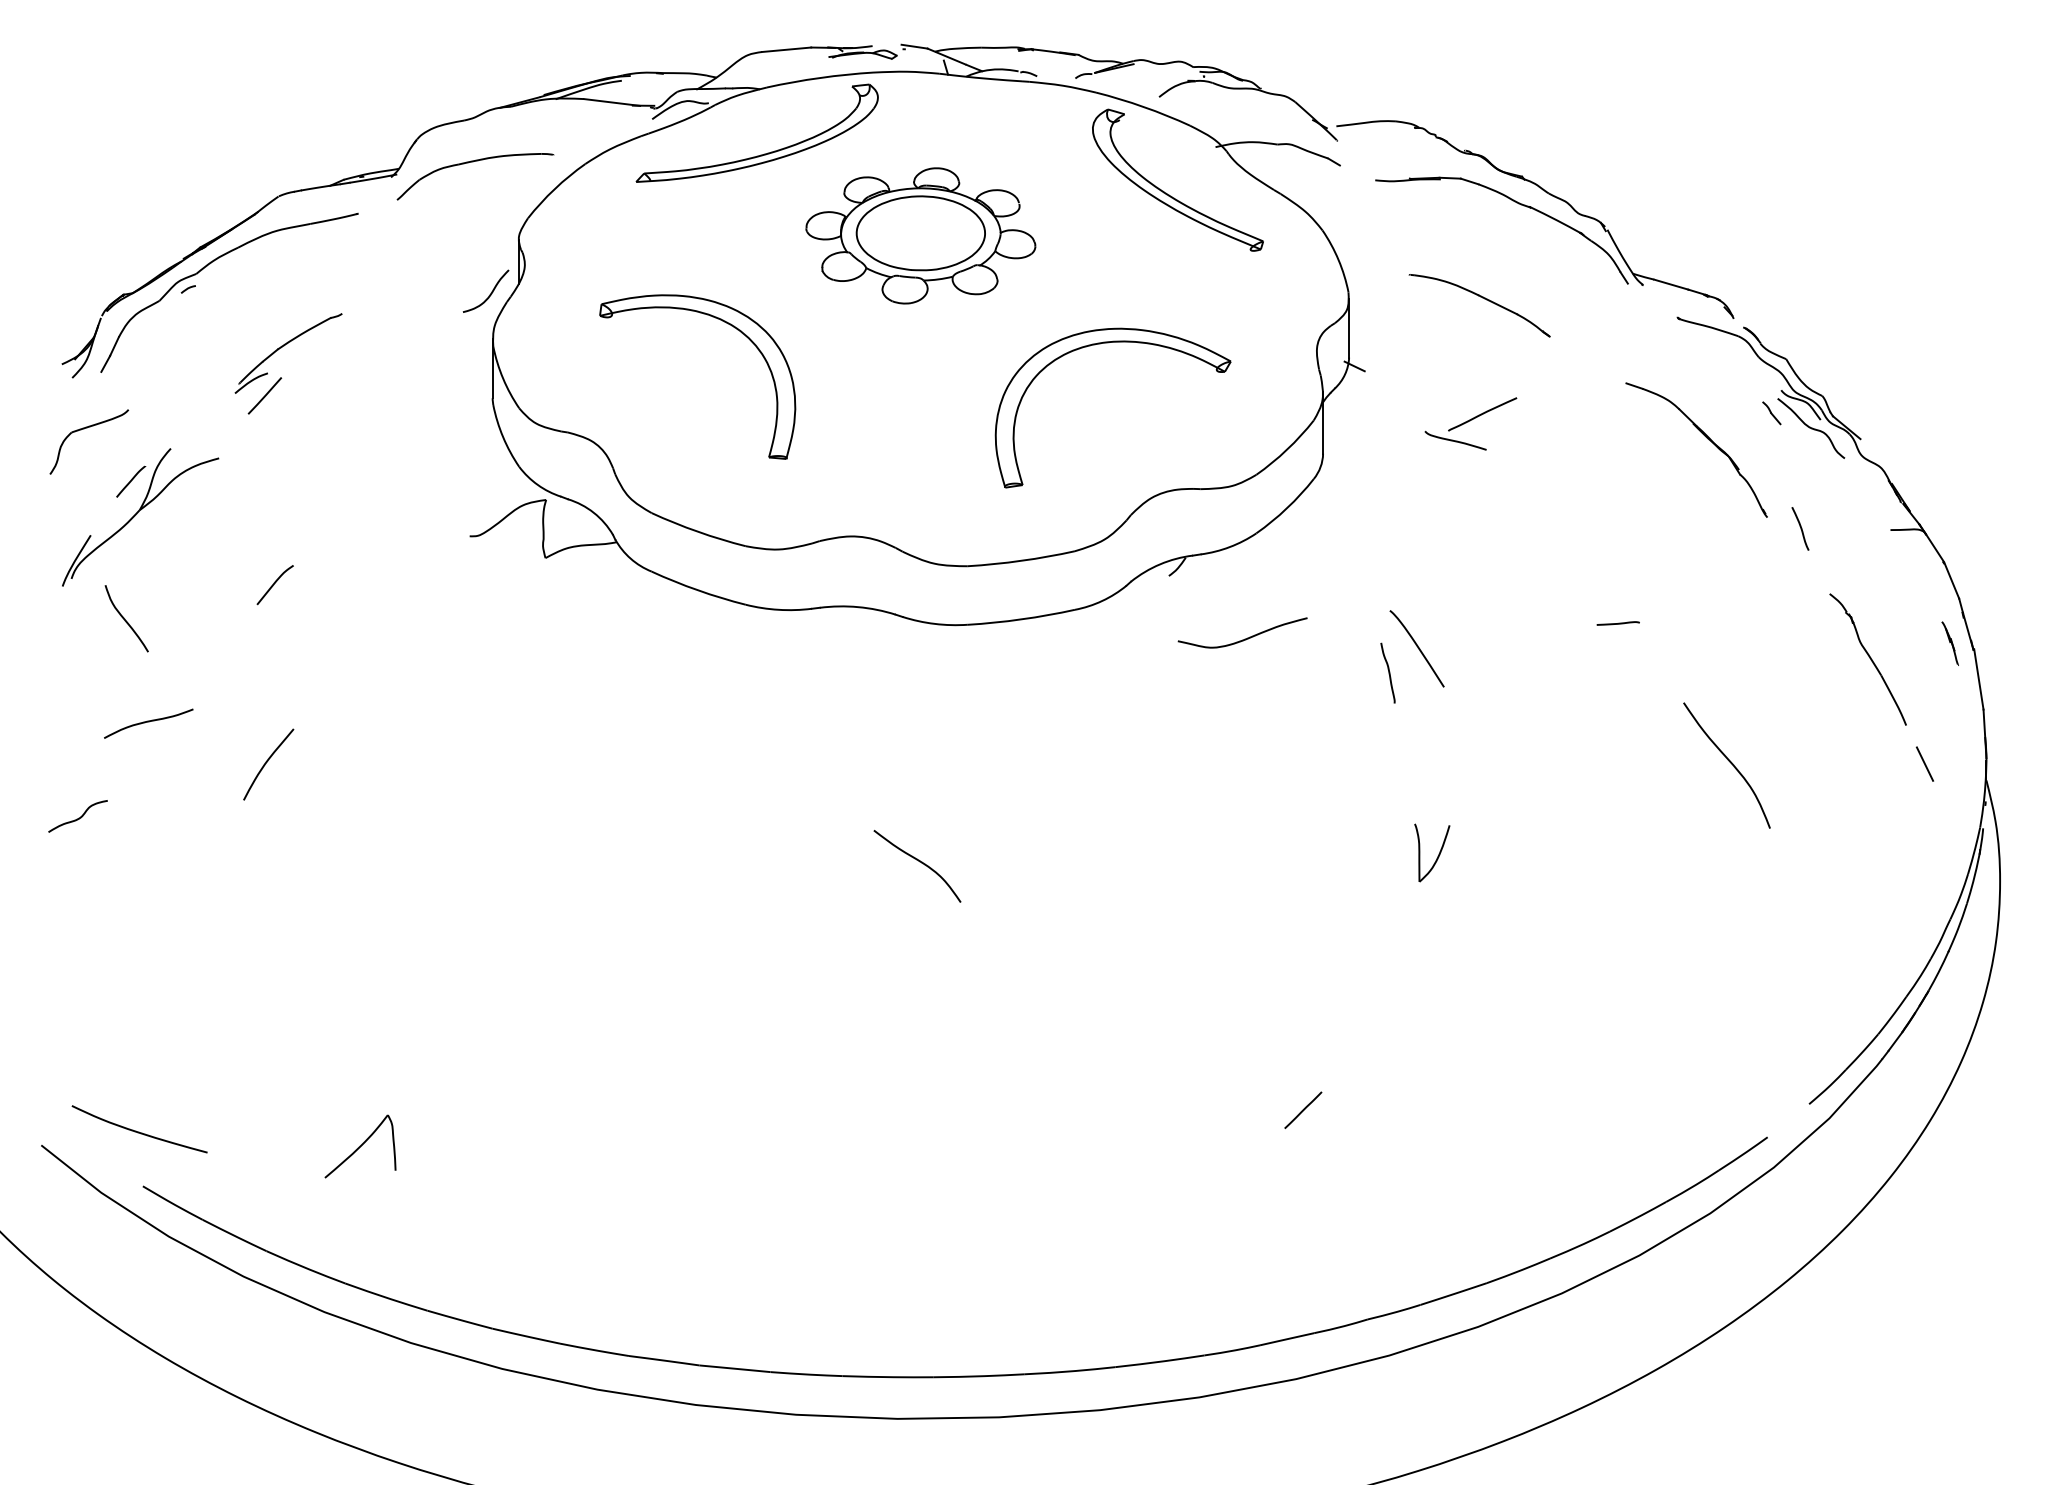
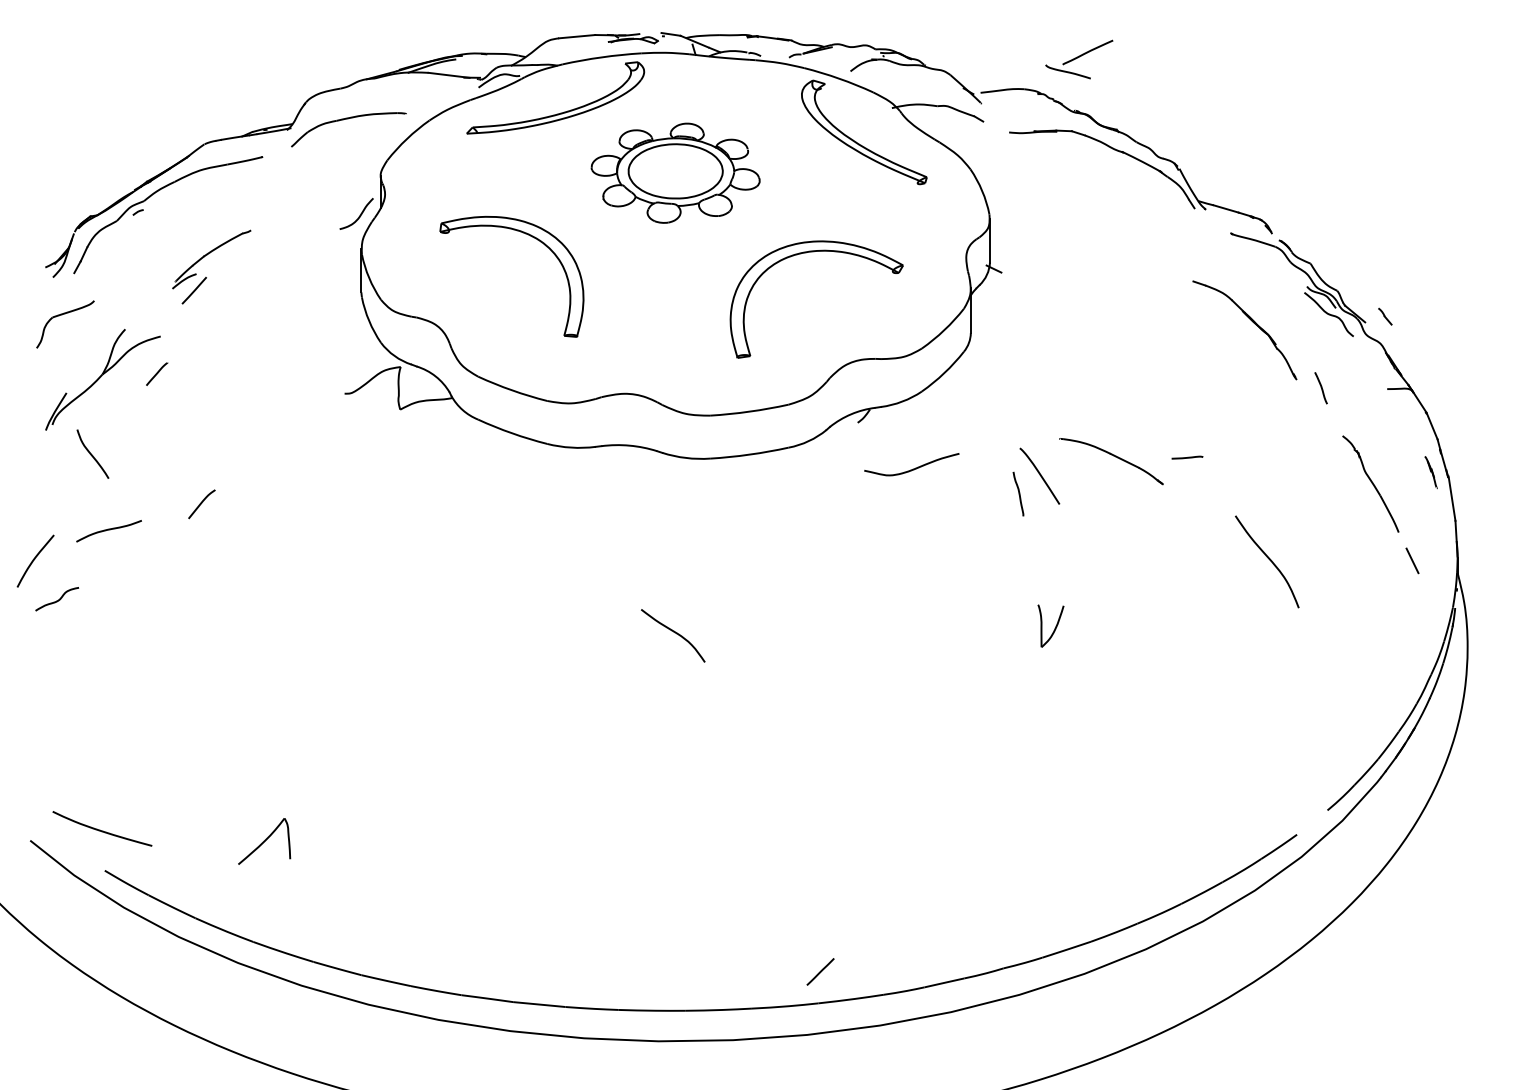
part: (1482, 298) -> (1113, 456), moved
line: (1771, 413) -> (1384, 316), moved
part: (1470, 423) -> (1079, 59), moved
curve: (131, 481) -> (157, 374), moved
curve: (274, 584) -> (201, 503), moved
curve: (267, 762) -> (34, 559), moved
line: (1303, 1109) -> (820, 971), moved

